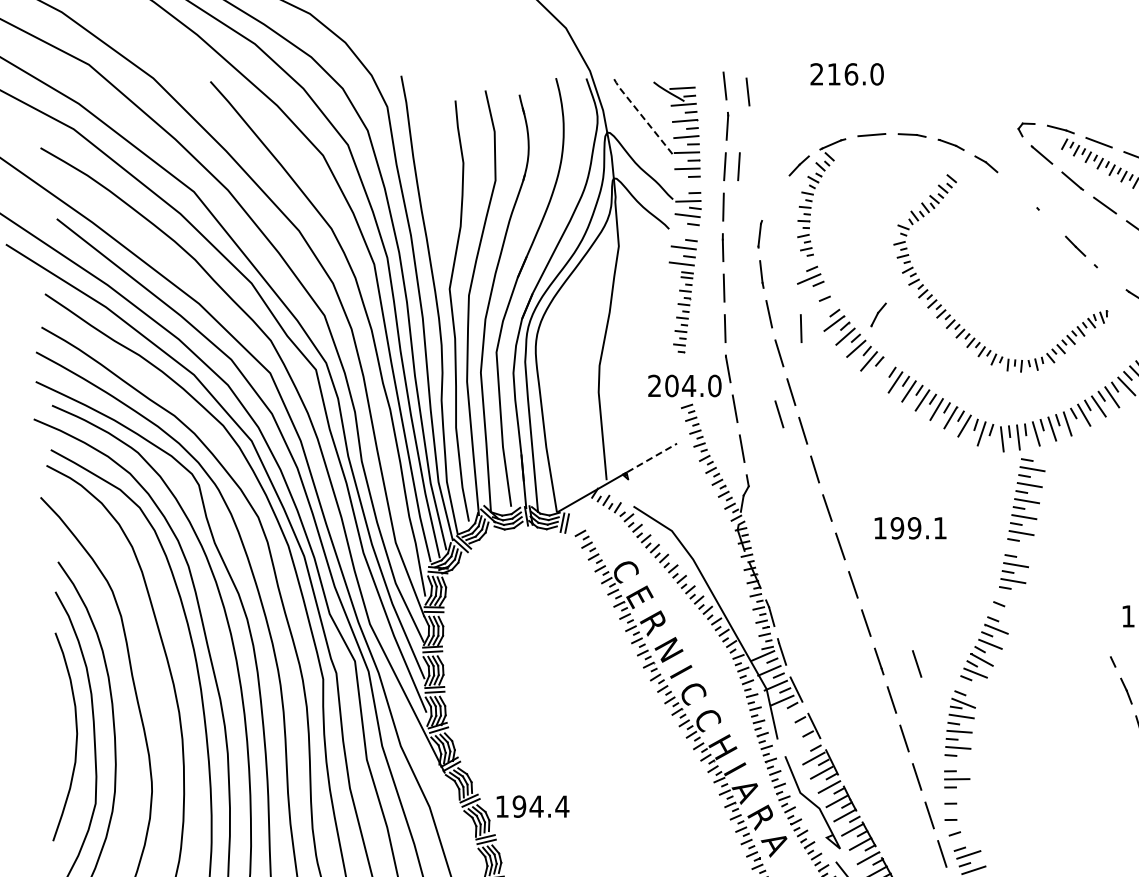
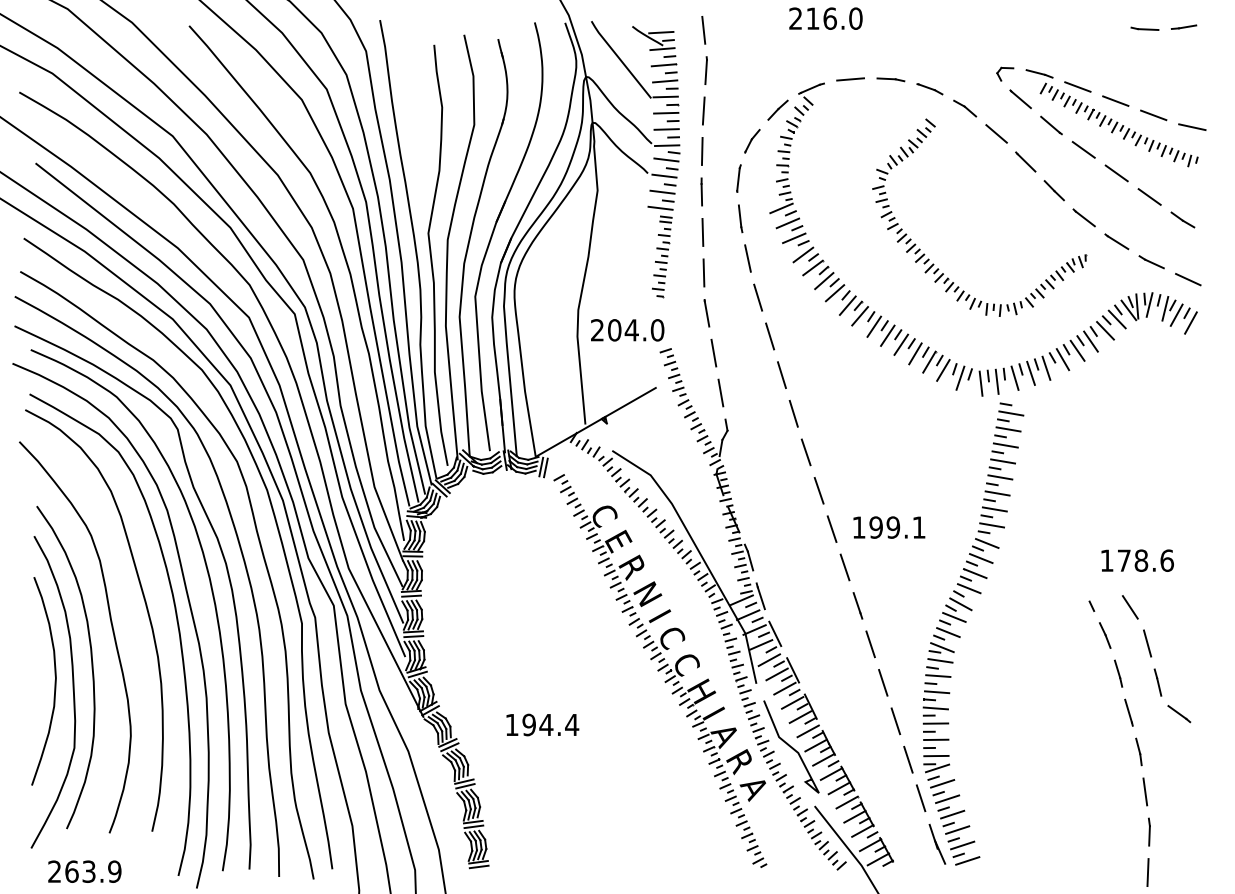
line: (747, 92) -> (726, 36), removed
line: (640, 114) -> (619, 58), dashed -> solid
line: (738, 166) -> (717, 110), removed
line: (687, 185) -> (666, 129), added
line: (1017, 189) -> (996, 133), added
line: (1047, 218) -> (1026, 162), added
line: (685, 231) -> (664, 175), added
line: (802, 264) -> (781, 208), added
line: (1105, 274) -> (1084, 218), added
line: (815, 294) -> (794, 238), added
line: (824, 310) -> (803, 254), added
part: (878, 315) -> (752, 141), moved
line: (800, 328) -> (779, 272), removed
line: (881, 372) -> (860, 316), added
text: (684, 386) -> (627, 330), moved
line: (778, 414) -> (757, 358), removed
line: (651, 458) -> (630, 402), dashed -> solid
text: (910, 528) -> (889, 527), moved
line: (1018, 549) -> (997, 493), added
line: (1007, 599) -> (986, 543), added
line: (1001, 614) -> (980, 558), added
line: (916, 664) -> (895, 608), removed
line: (969, 688) -> (948, 632), added
line: (790, 716) -> (769, 660), added
line: (797, 730) -> (776, 674), added
line: (805, 744) -> (784, 688), added
line: (956, 764) -> (935, 708), added
line: (957, 795) -> (936, 739), added
text: (532, 806) -> (542, 724), moved
line: (957, 811) -> (936, 755), added
line: (958, 824) -> (937, 768), added
line: (963, 839) -> (942, 783), added

